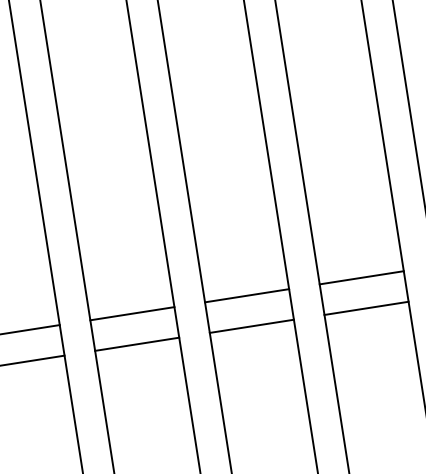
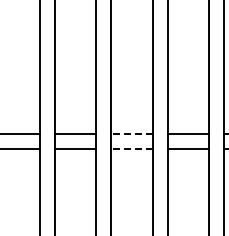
line: (246, 295) -> (131, 133), solid -> dashed
line: (251, 326) -> (131, 148), solid -> dashed

